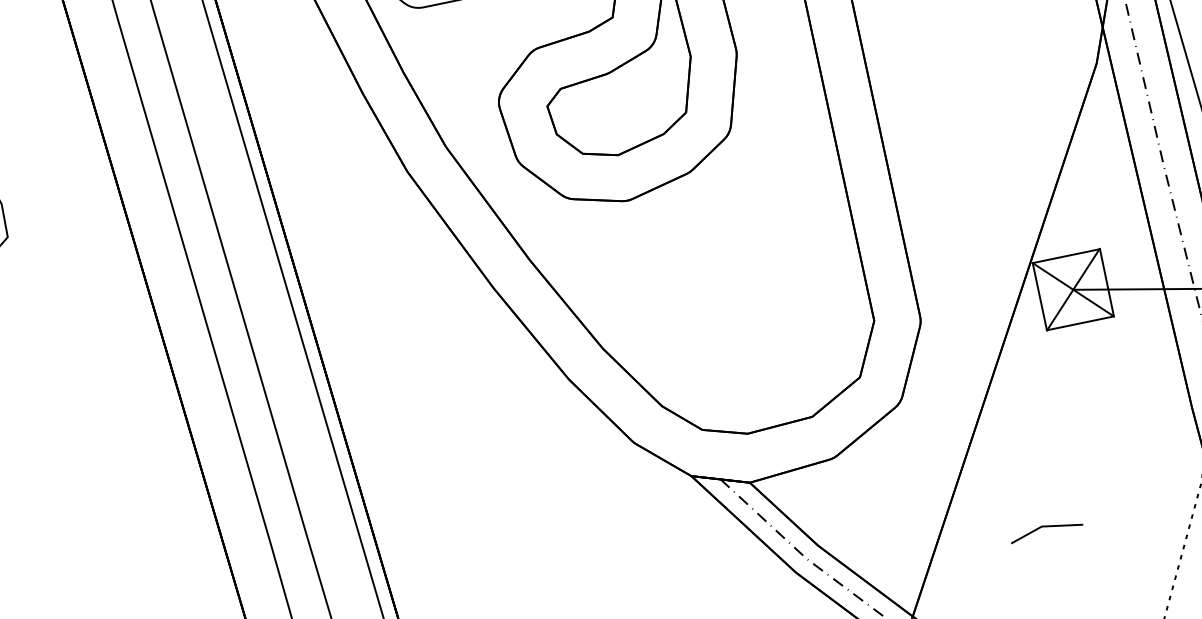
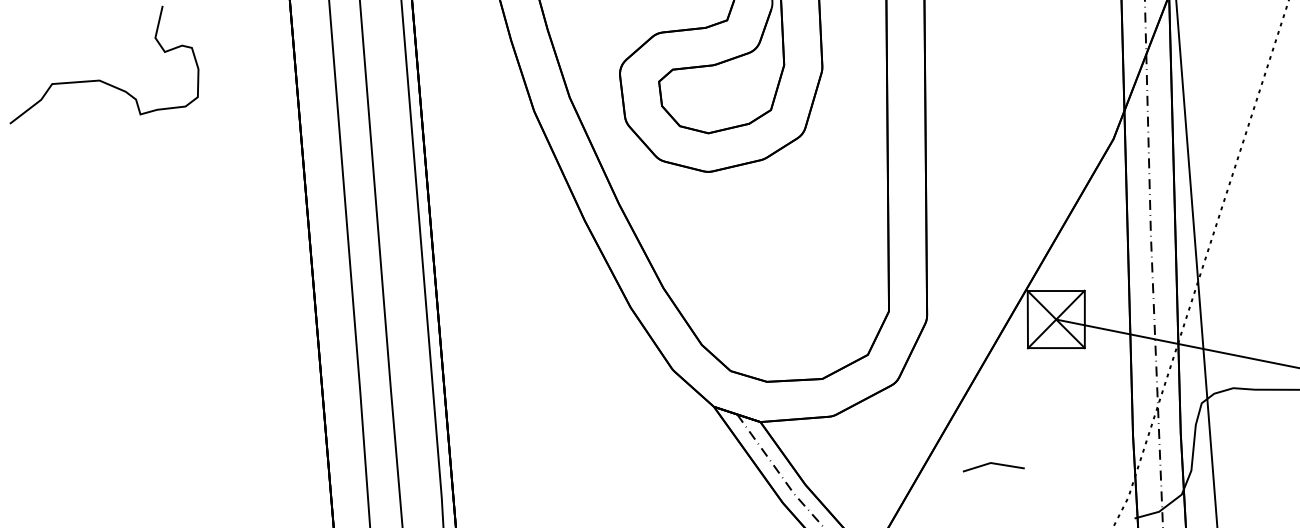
line: (1045, 527) -> (993, 464), moved

